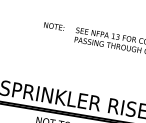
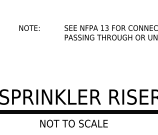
text: (54, 25) -> (29, 27), moved

